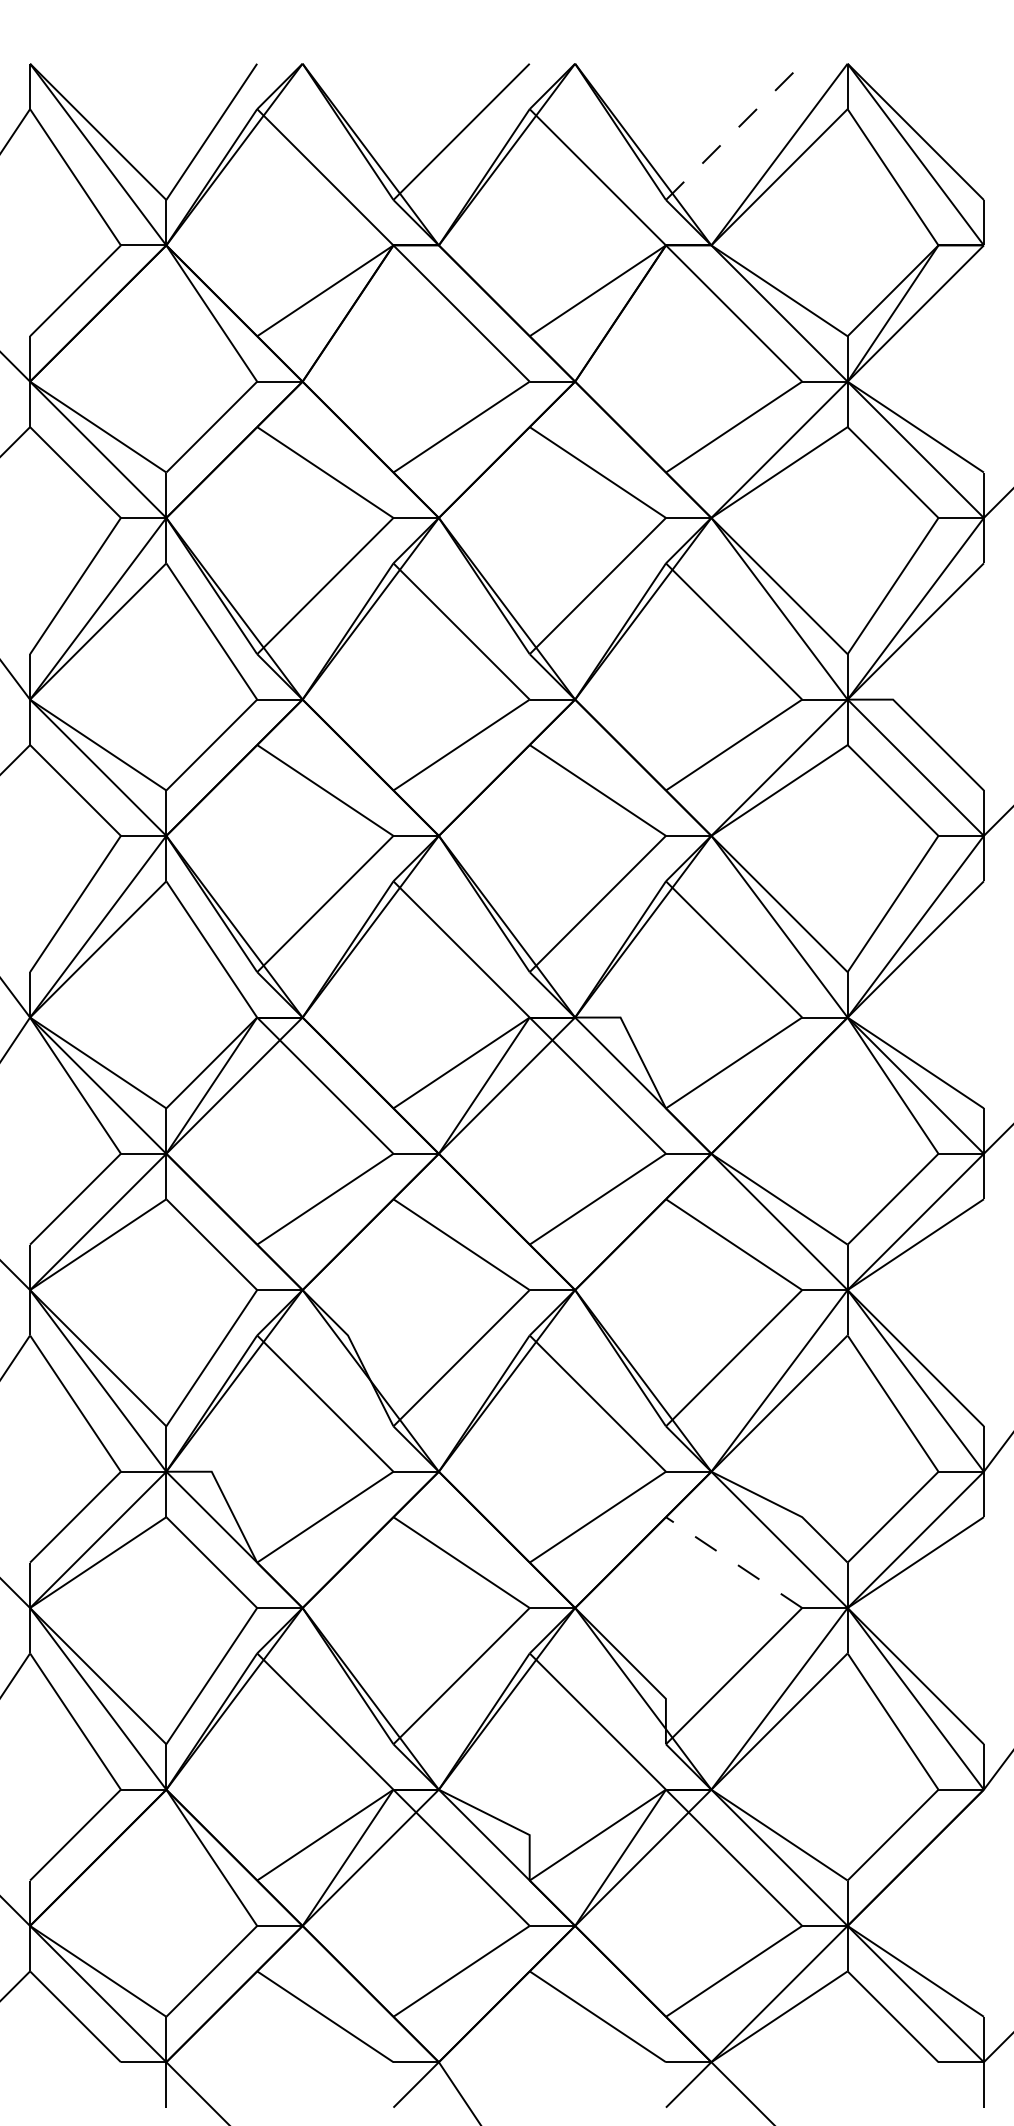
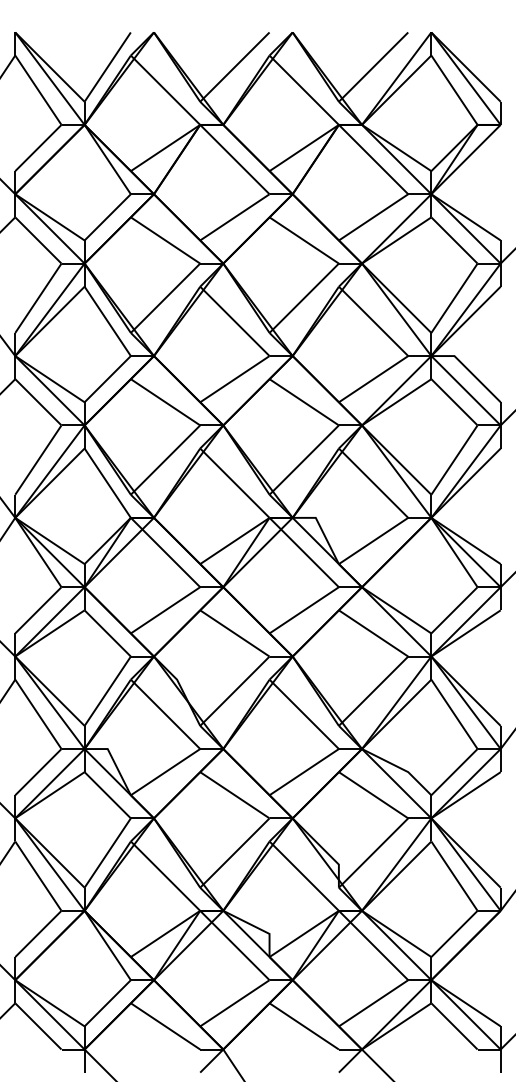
line: (733, 130) -> (373, 66), dashed -> solid
line: (733, 1563) -> (373, 795), dashed -> solid

